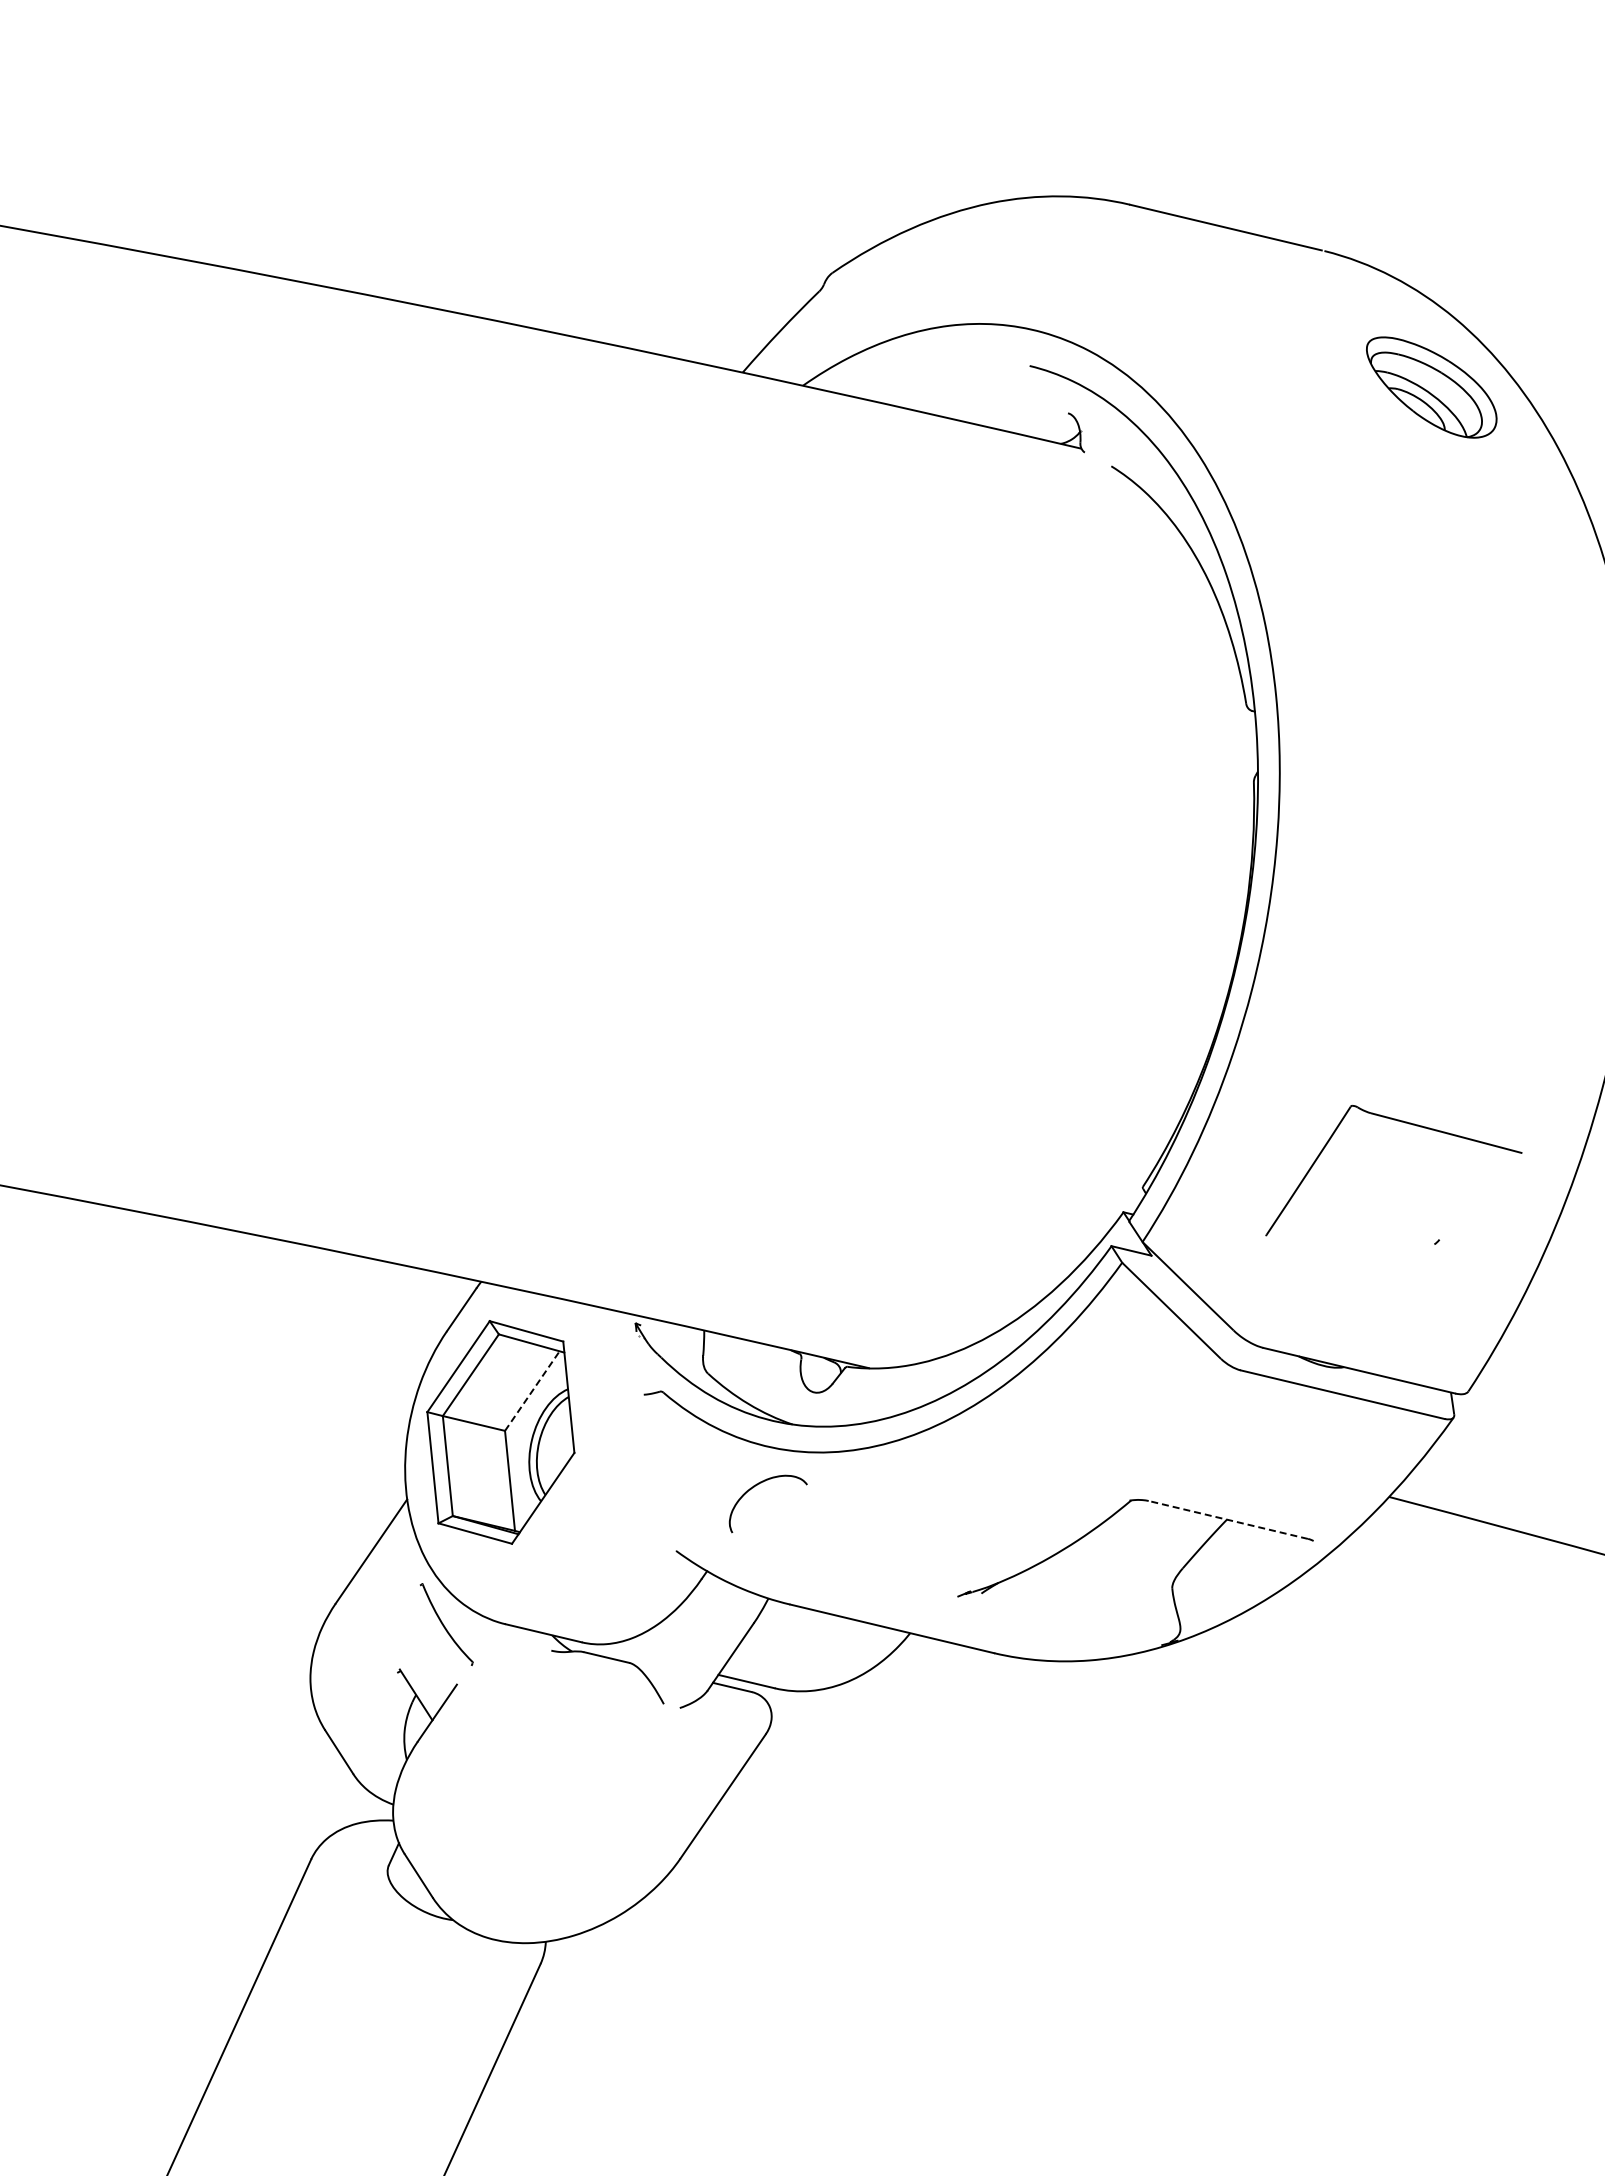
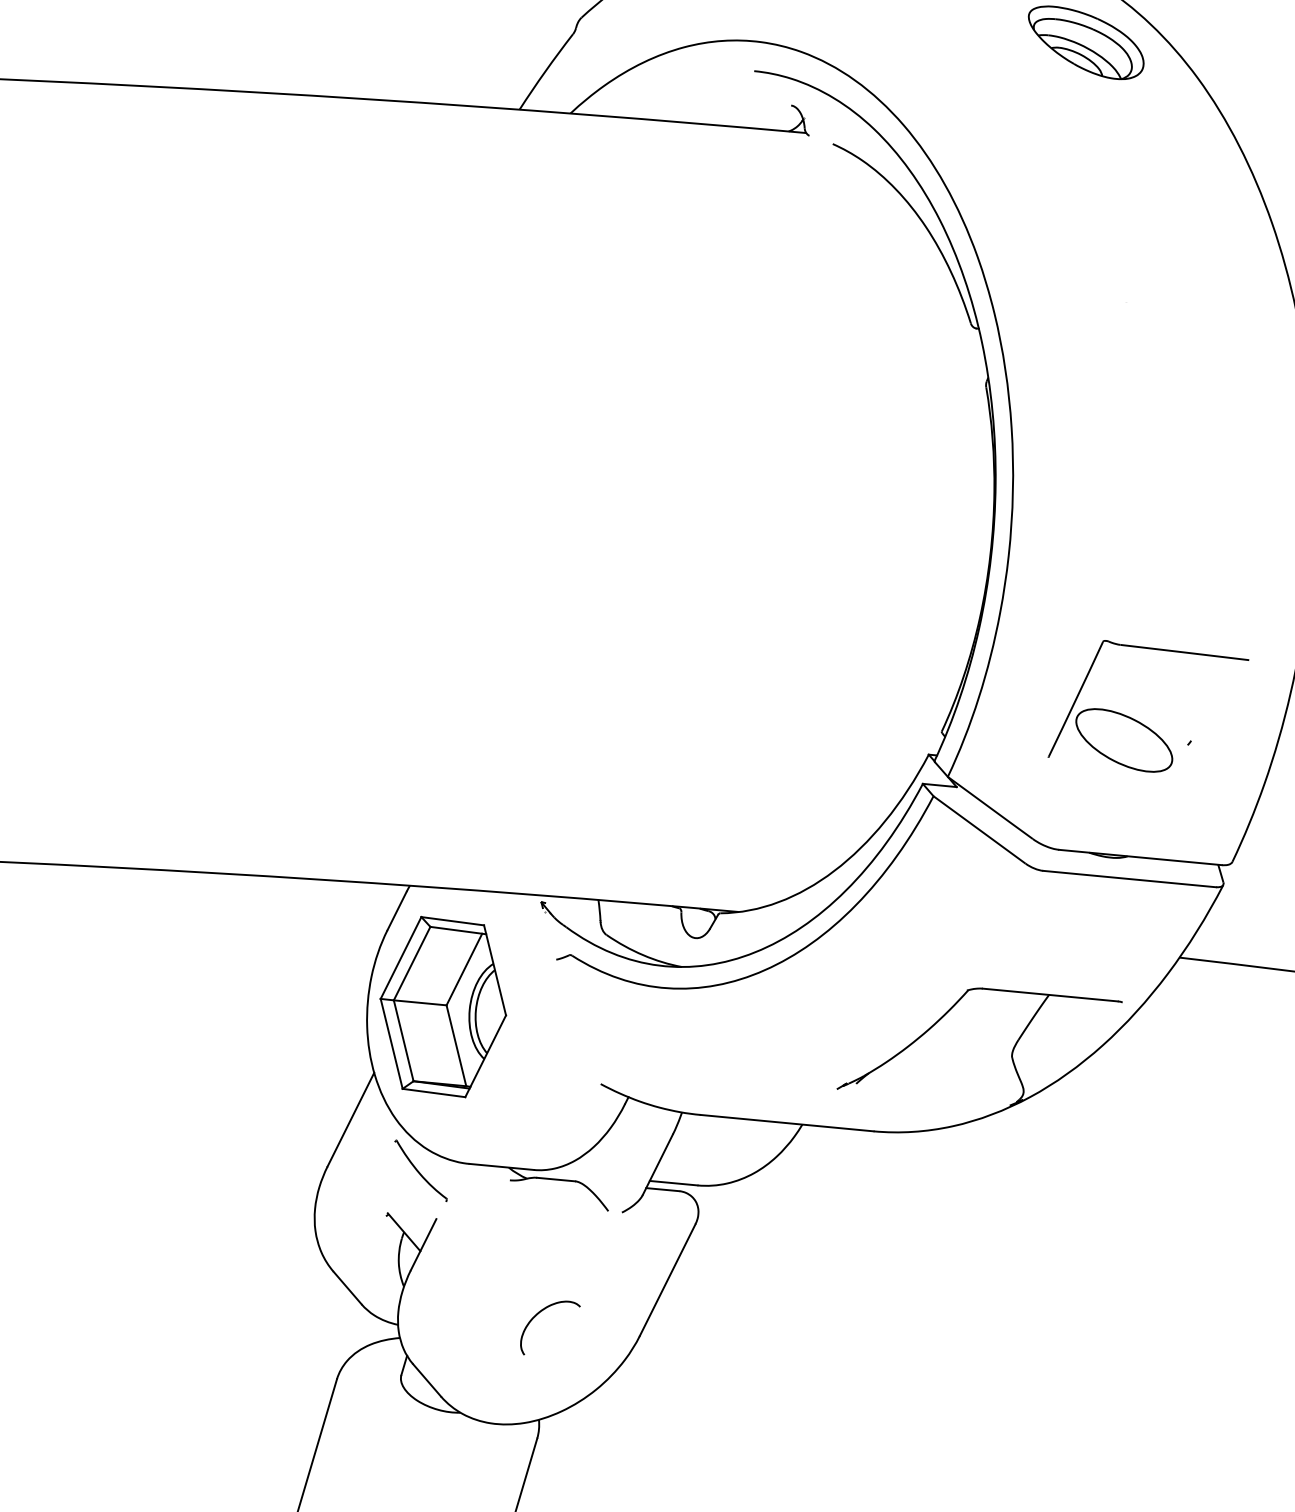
part: (1359, 1227) -> (1124, 739), added
line: (532, 1390) -> (464, 969), dashed -> solid
curve: (757, 1485) -> (539, 1313), moved
line: (1228, 1519) -> (1050, 994), dashed -> solid

